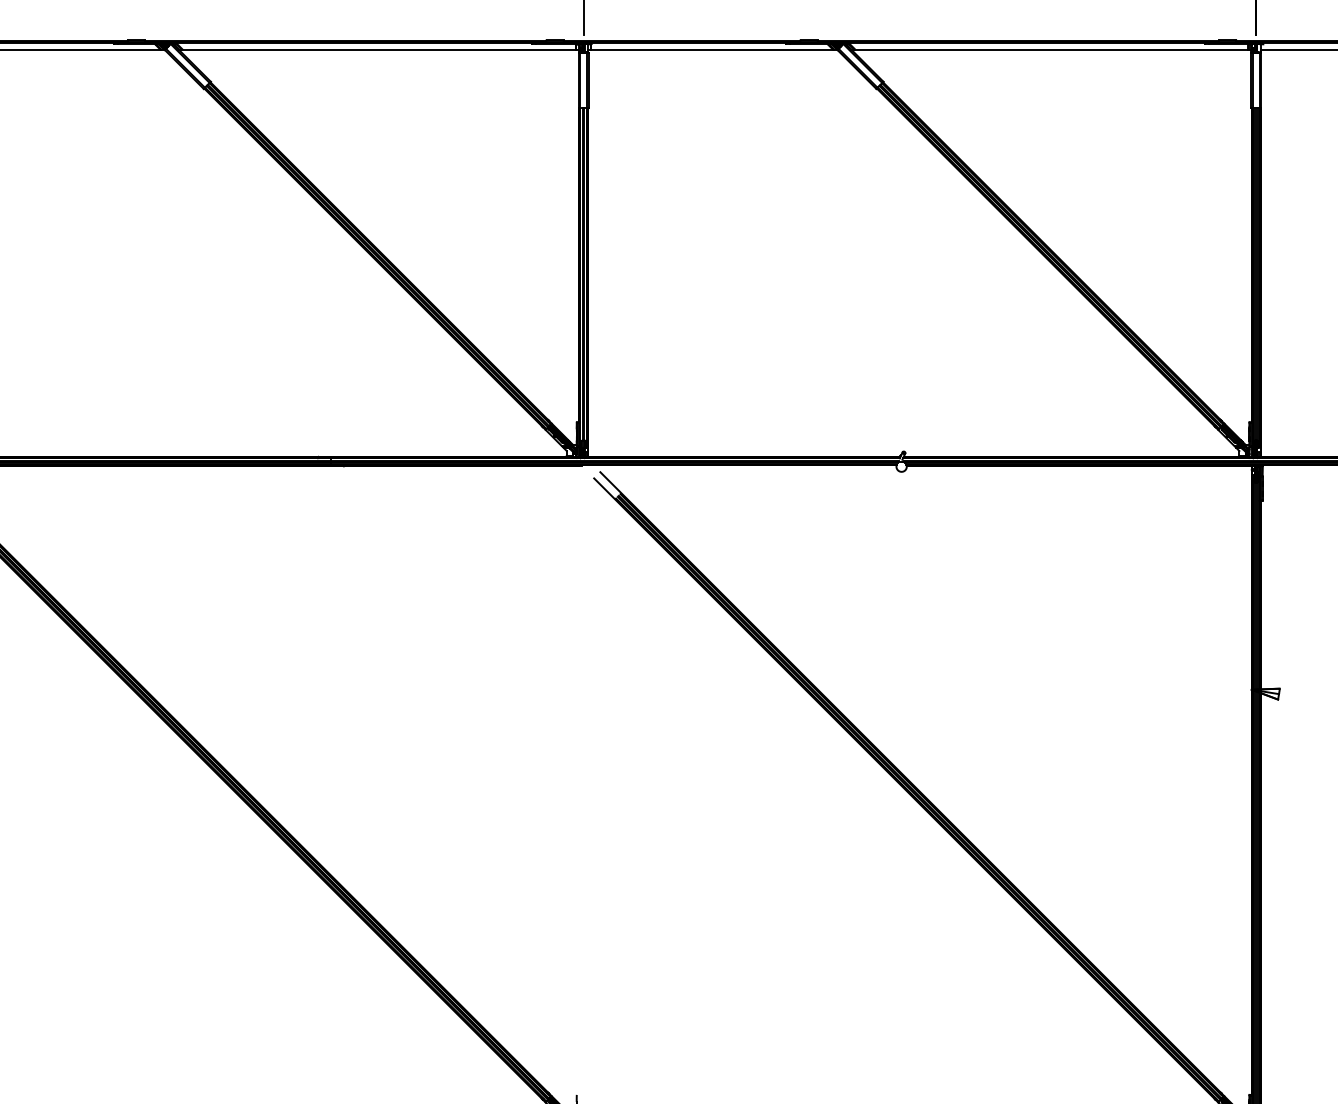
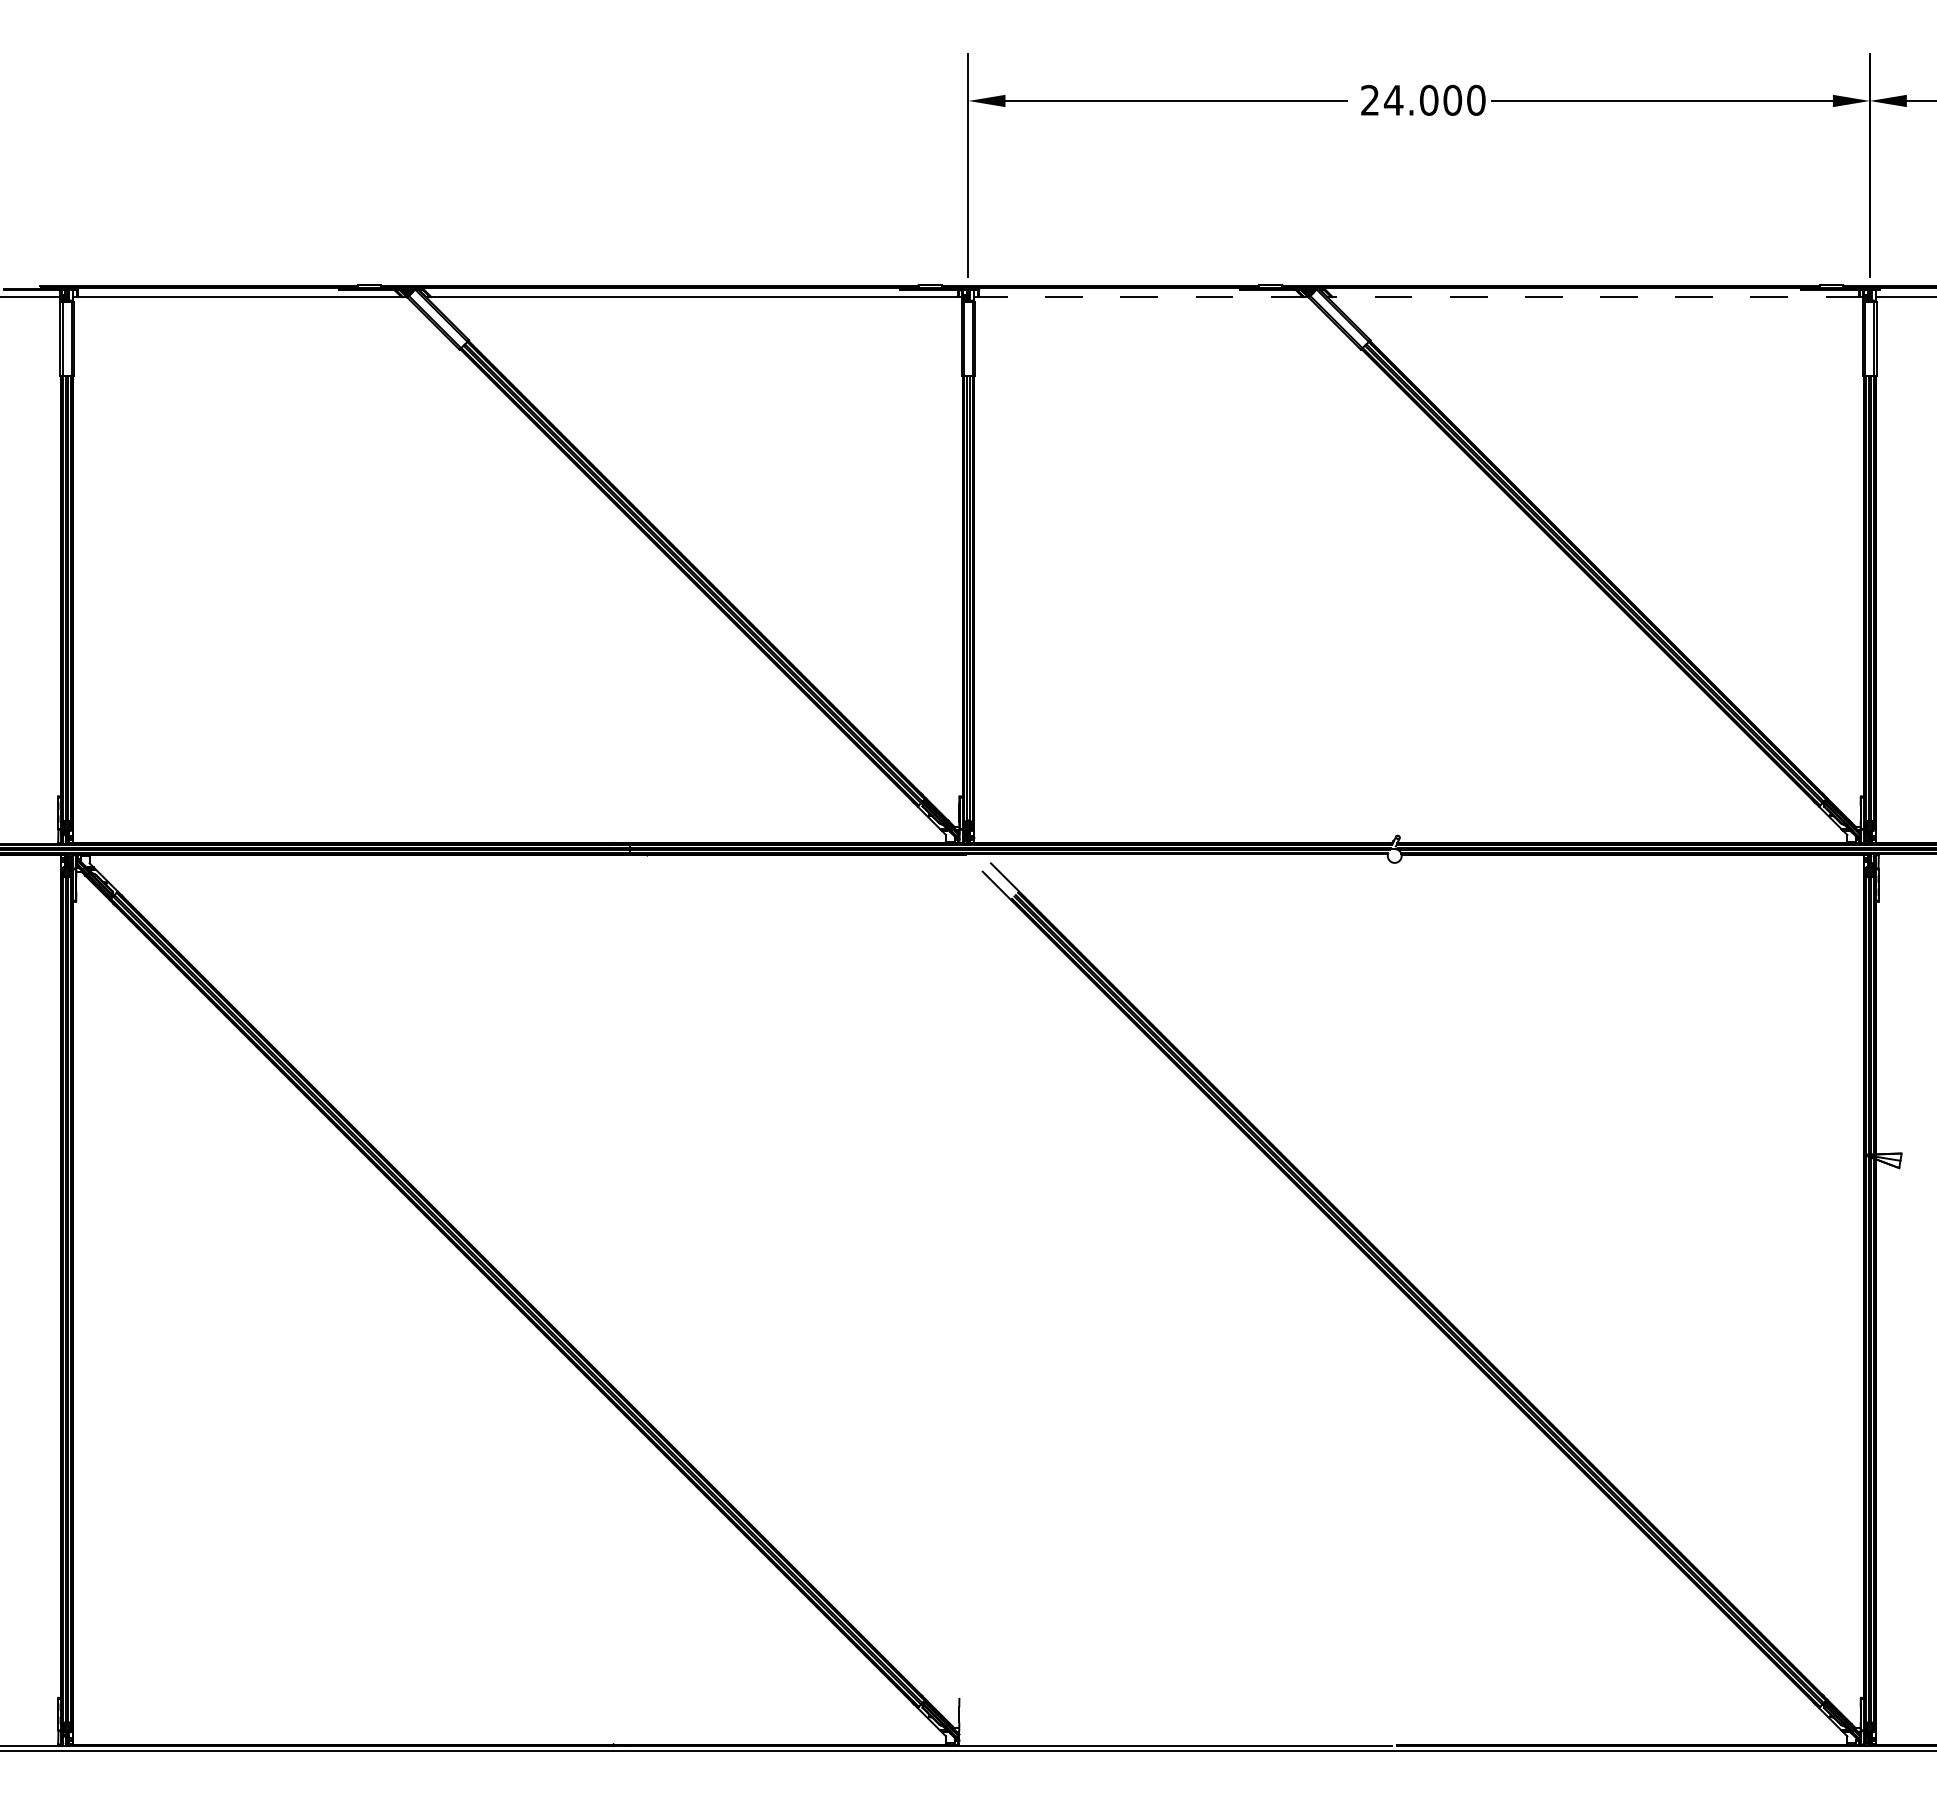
line: (712, 49) -> (1141, 297), solid -> dashed
line: (1051, 49) -> (1595, 297), solid -> dashed

